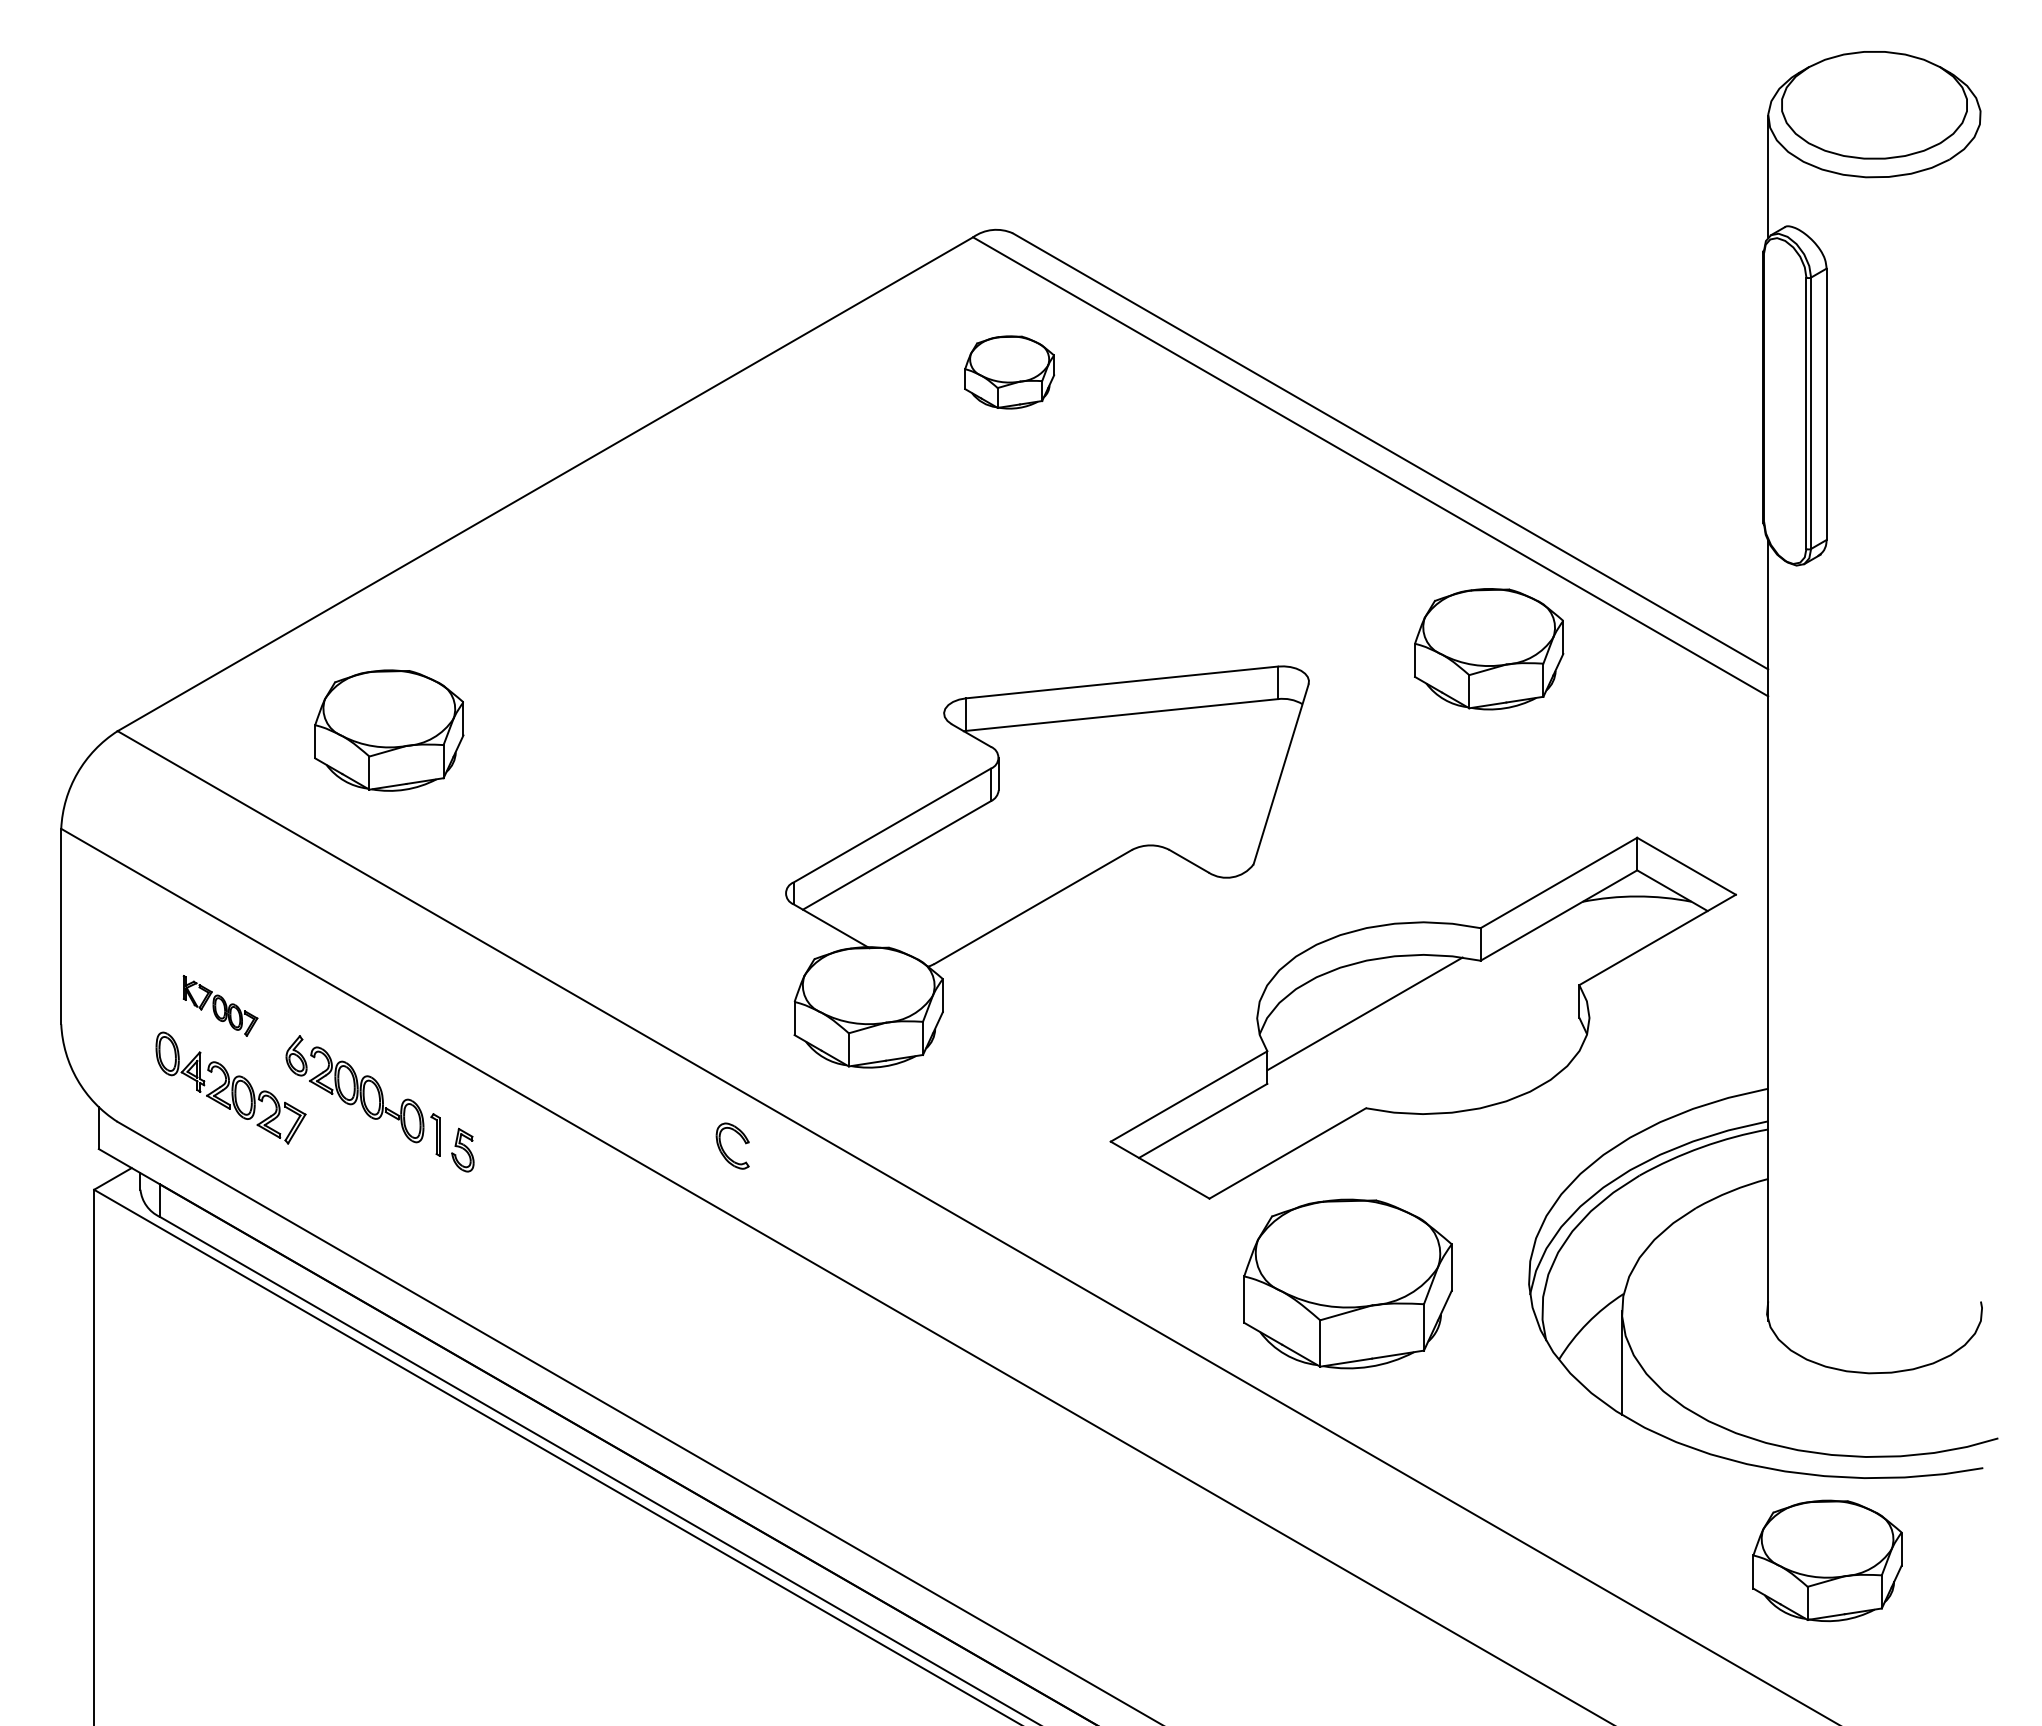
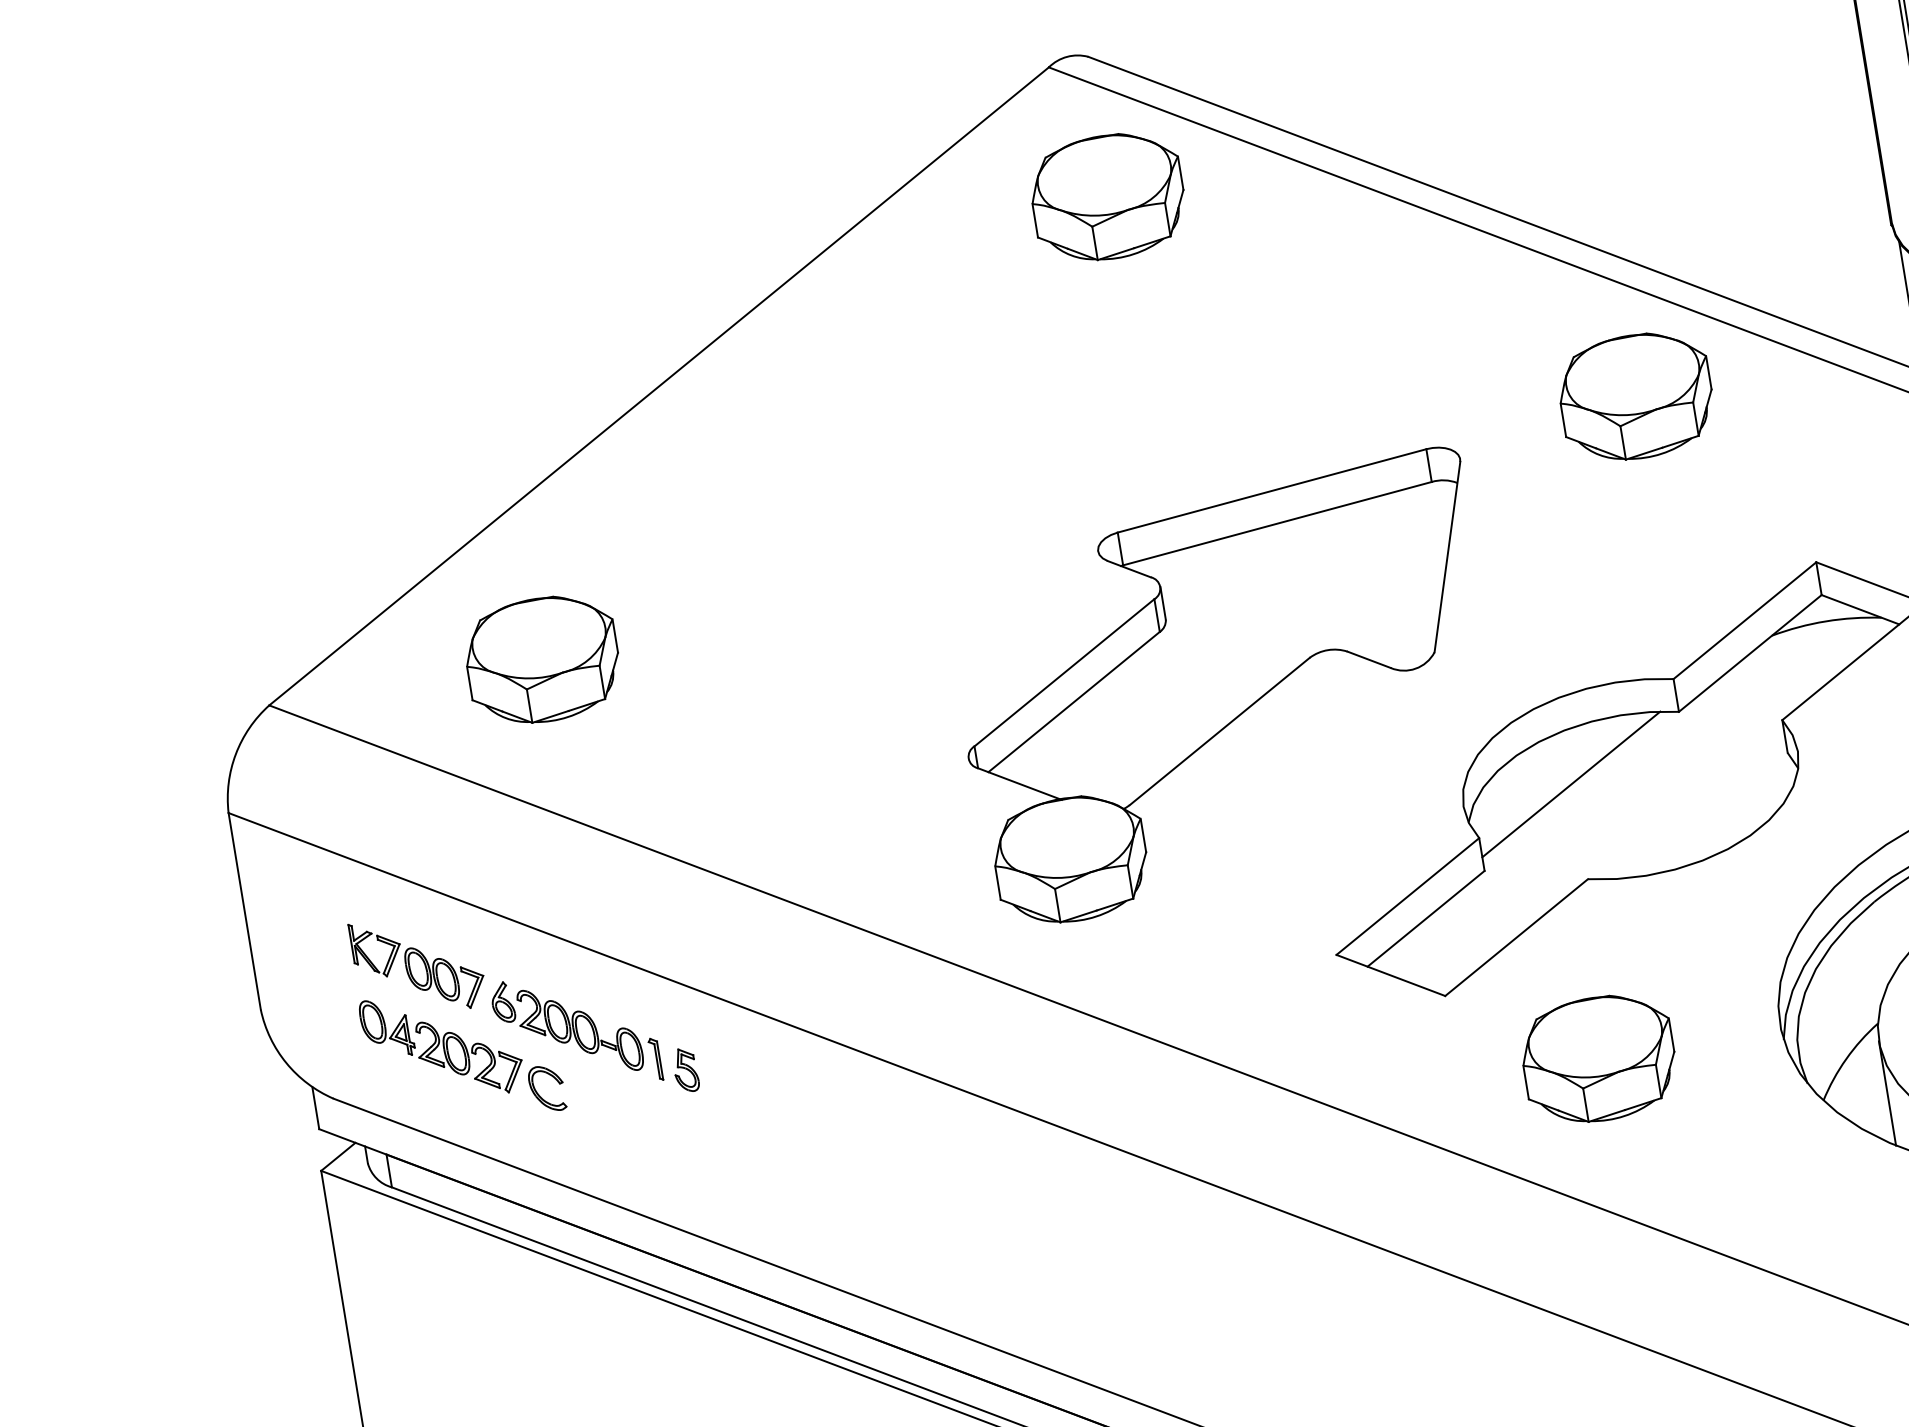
part: (1009, 372) -> (1107, 197), size x1.67
part: (220, 1005) -> (418, 964), size x1.67
part: (724, 1150) -> (539, 1094), moved
part: (1348, 1284) -> (1599, 1059), size x0.71

